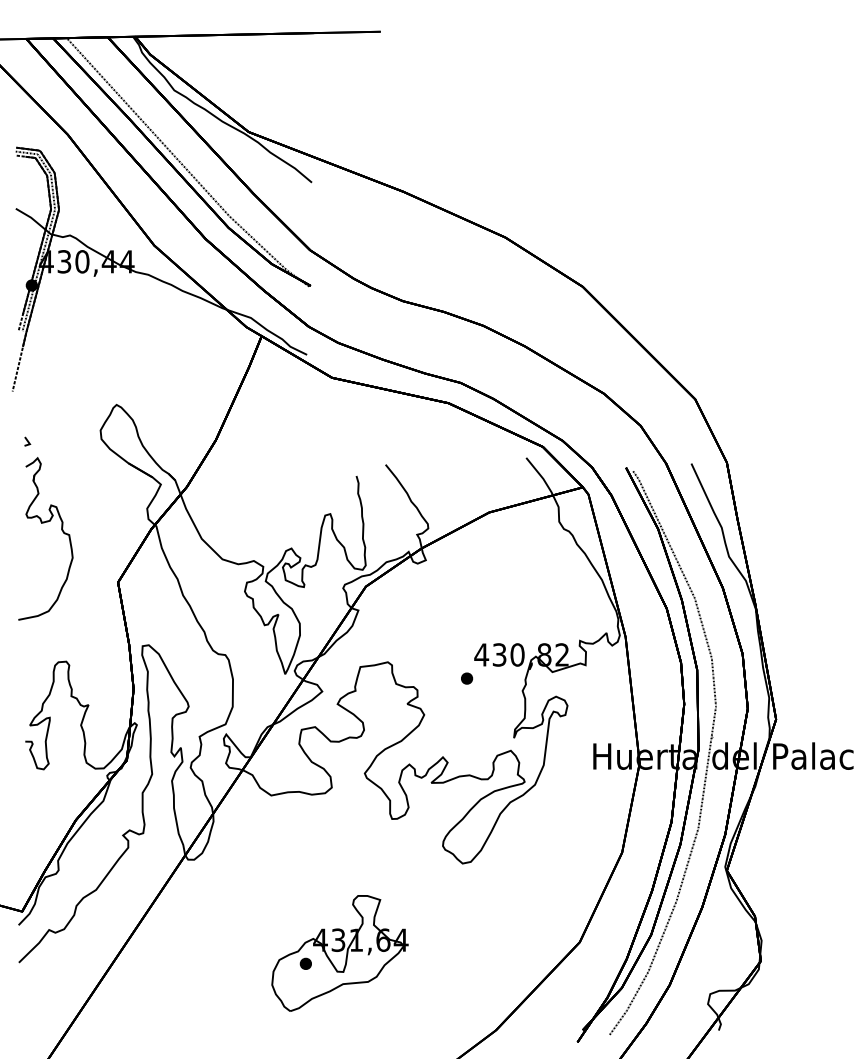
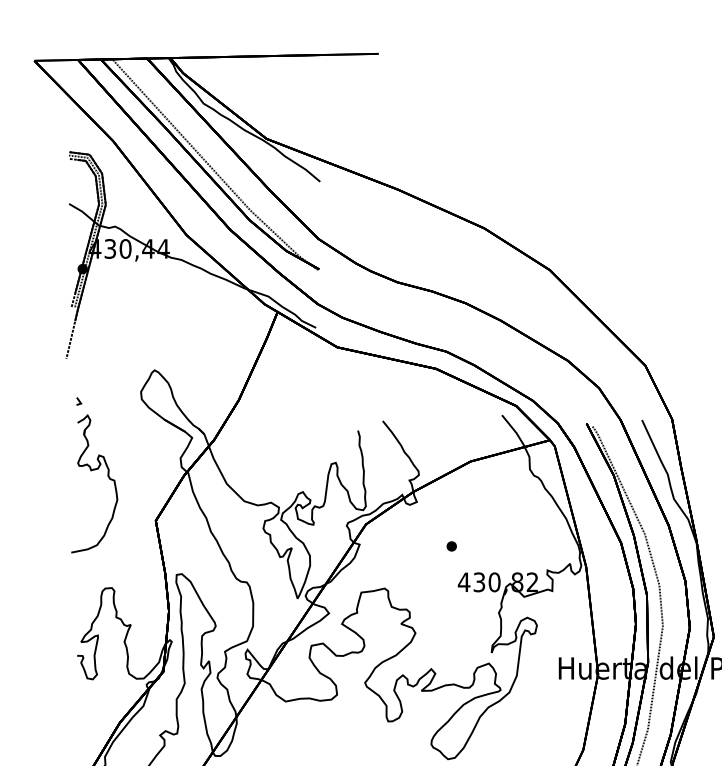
part: (467, 678) -> (452, 546), moved

